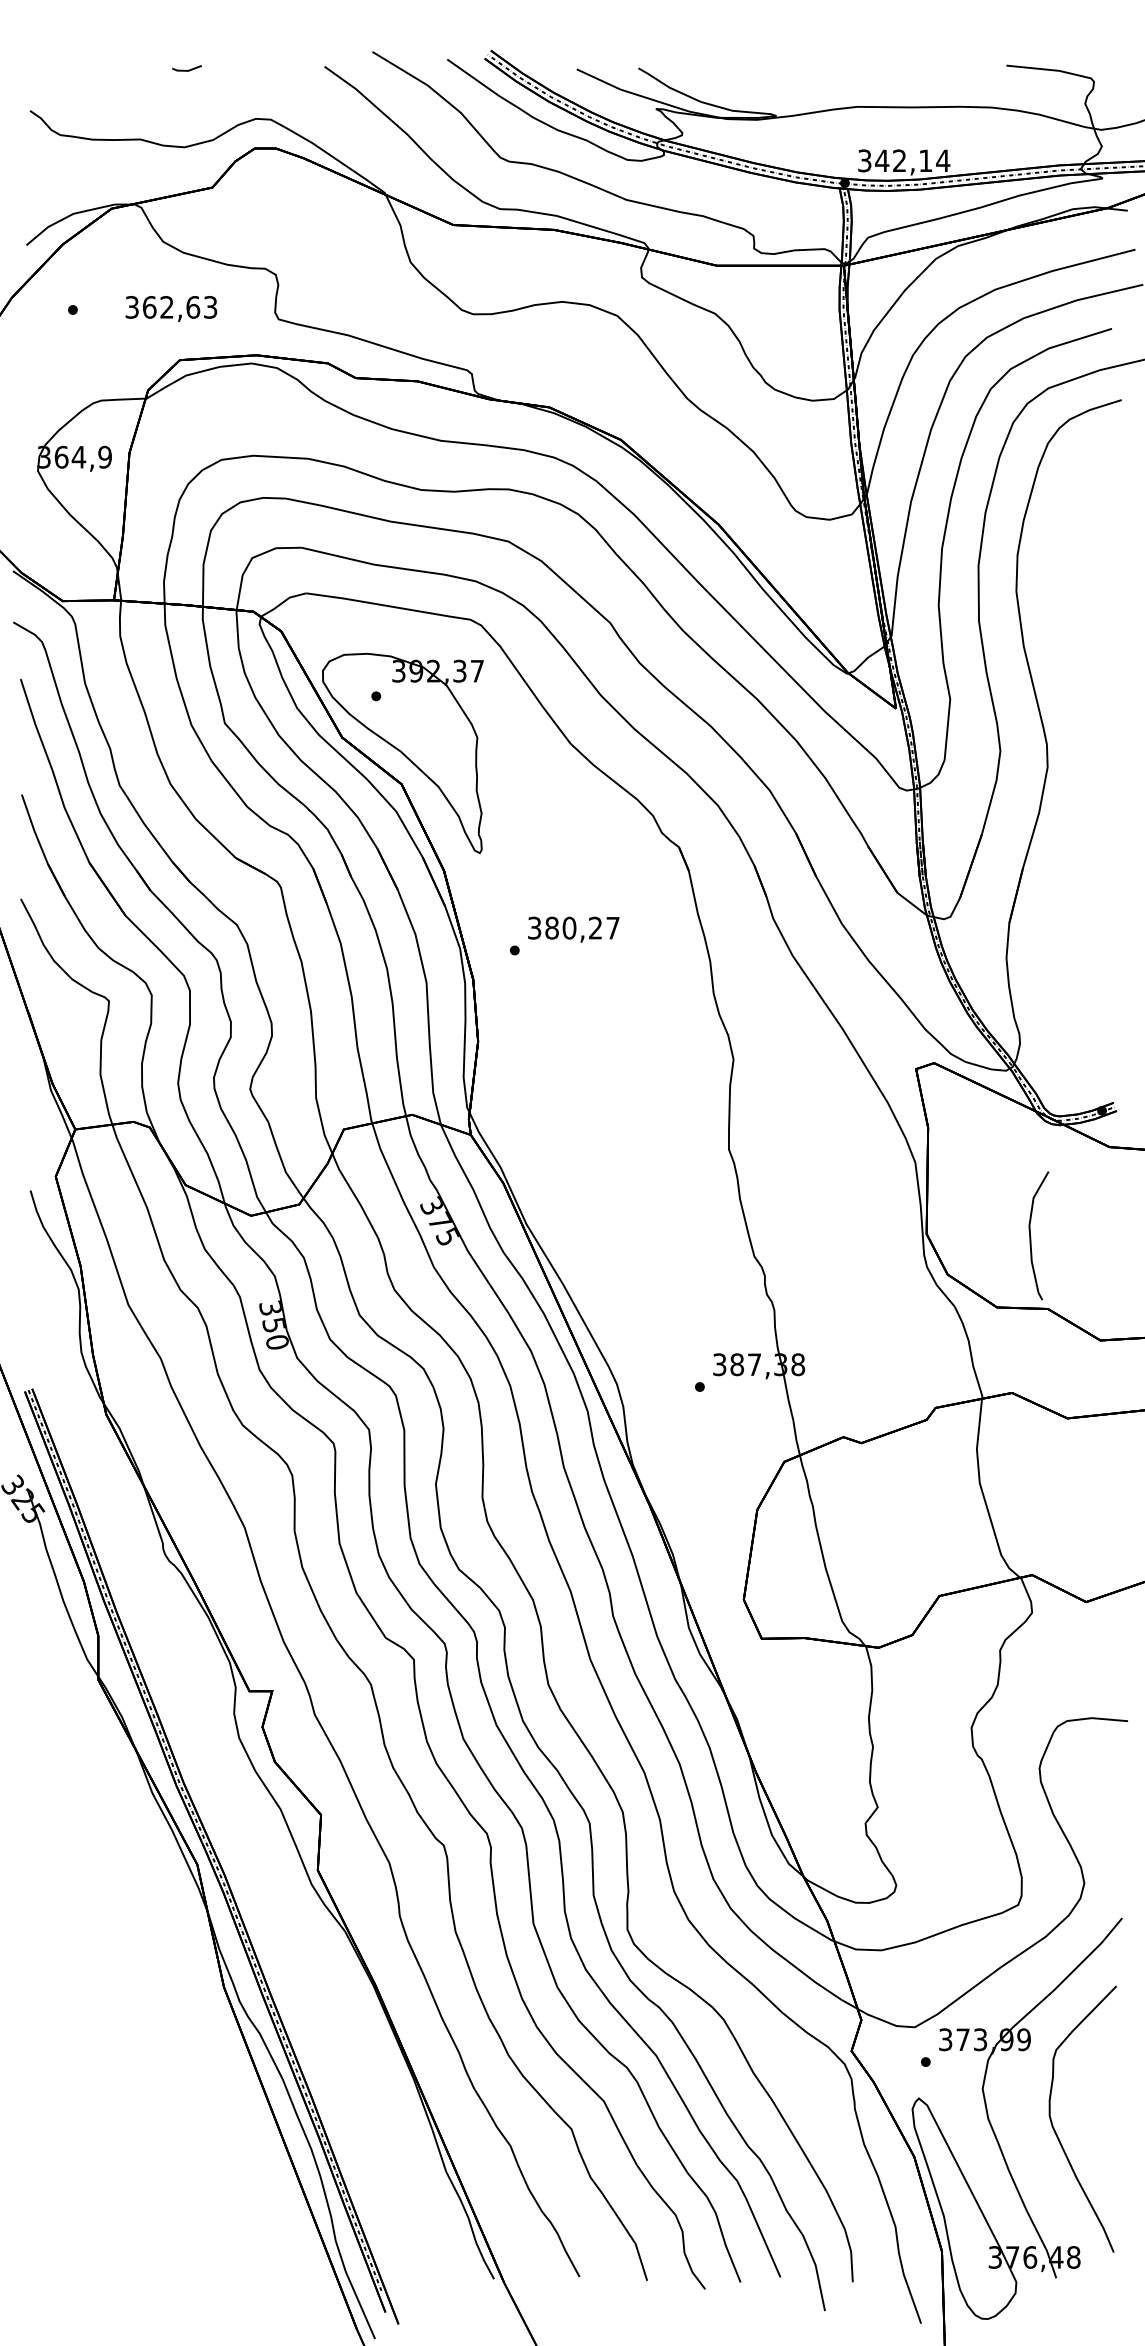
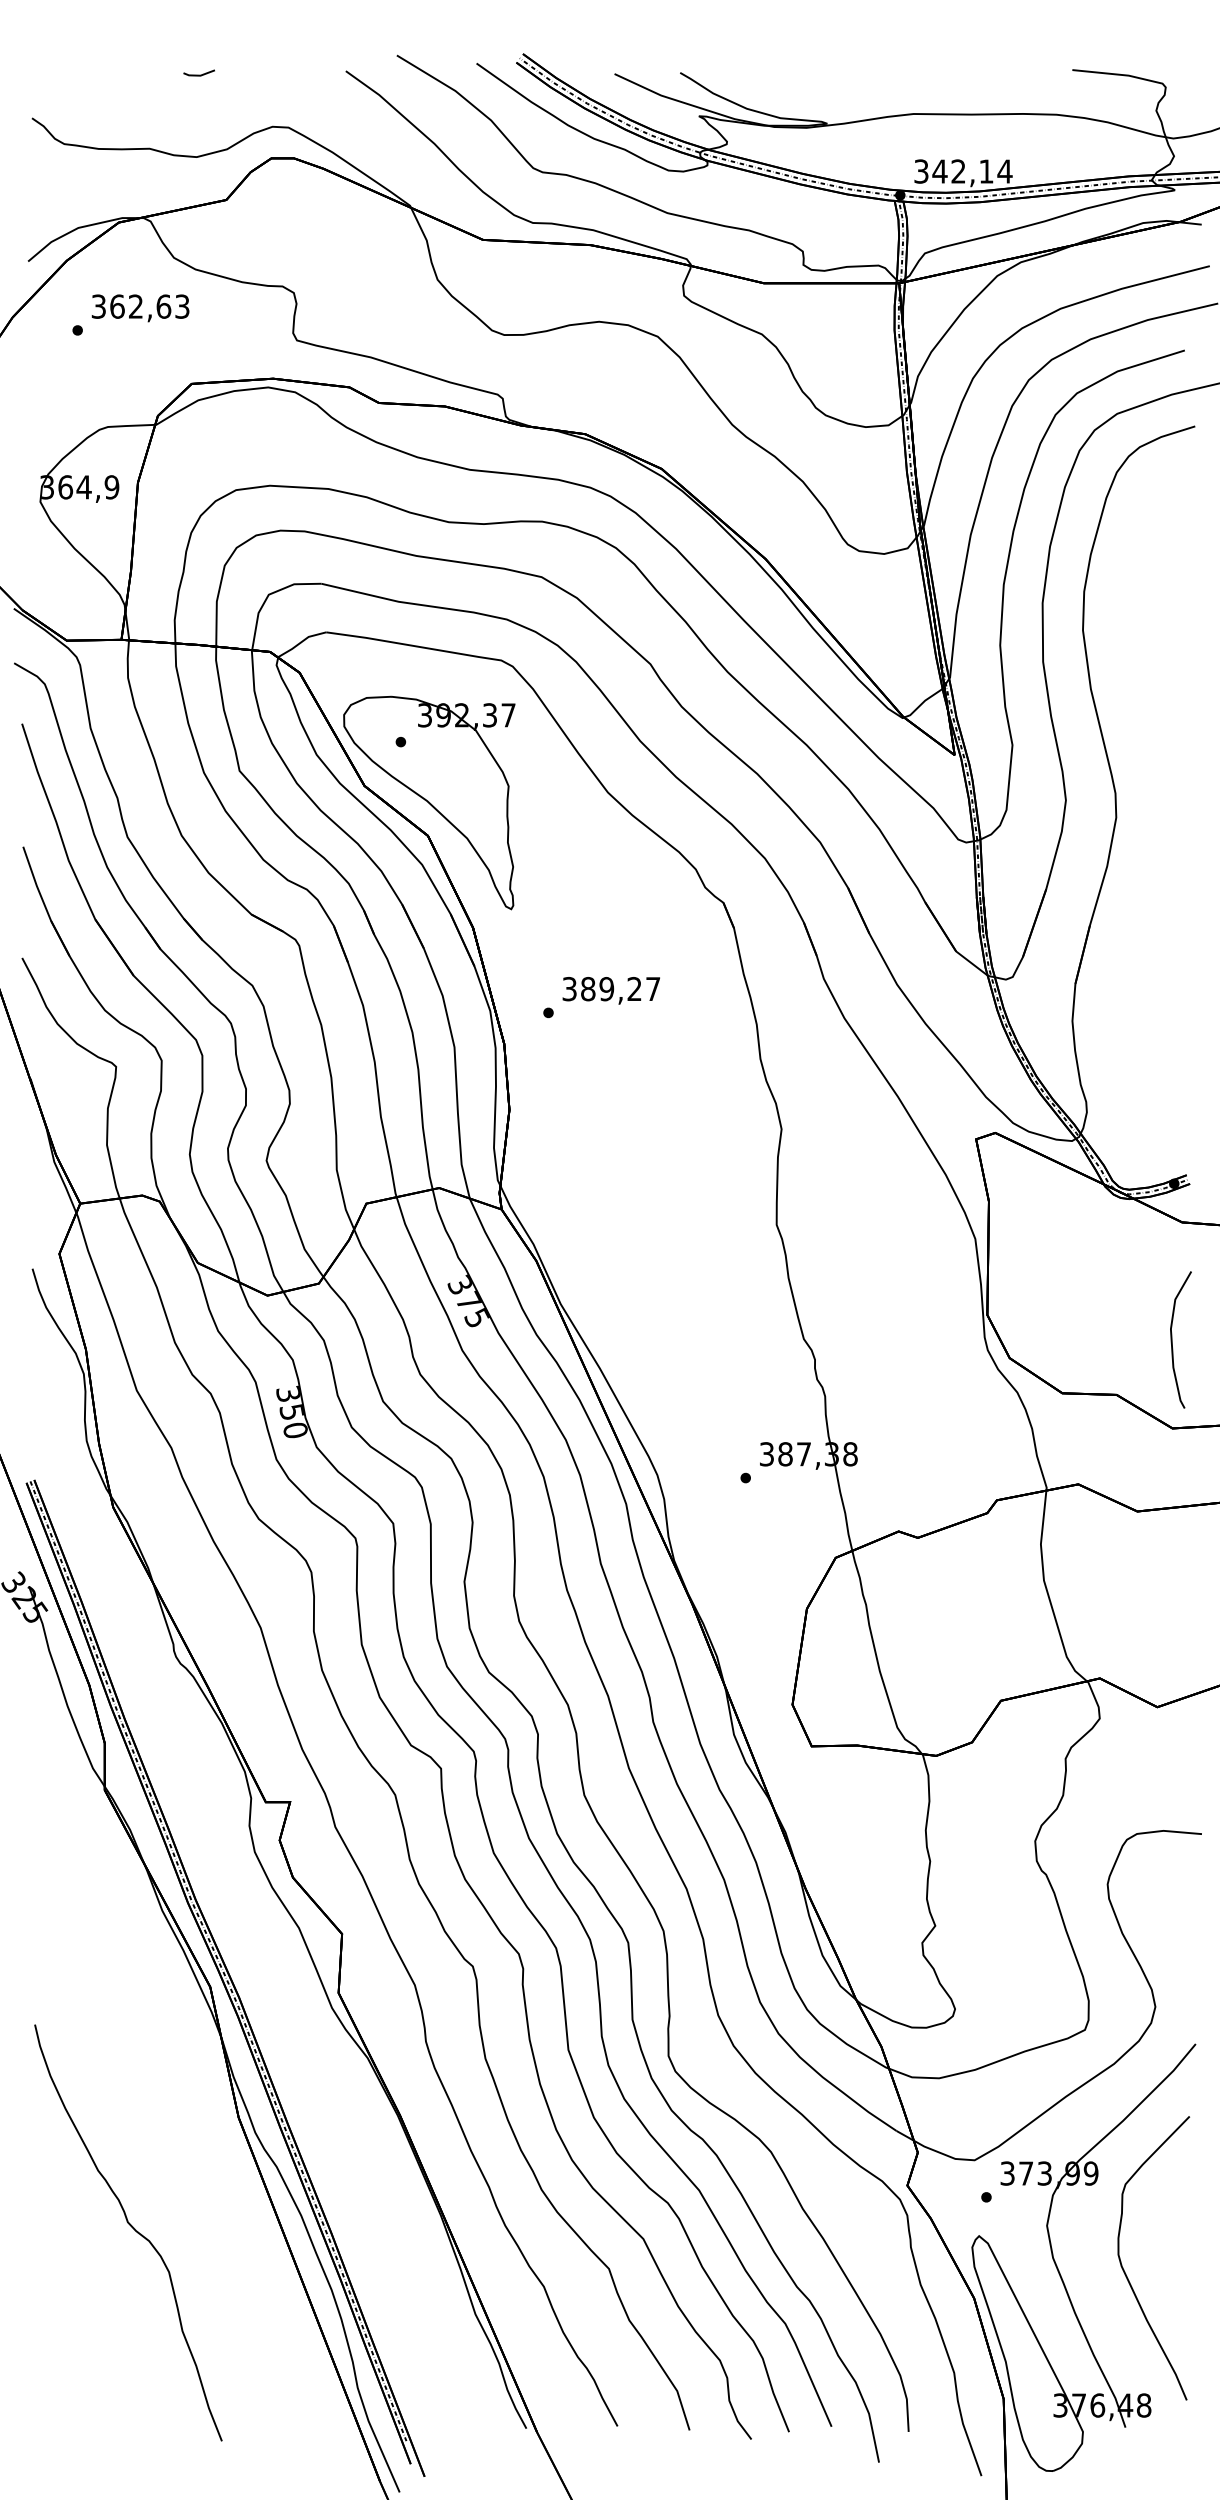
text: (171, 309) -> (140, 308), moved
text: (569, 928) -> (606, 989), 380,27 -> 389,27
curve: (1030, 1235) -> (1172, 1339), moved
curve: (124, 2091) -> (132, 2228), added

